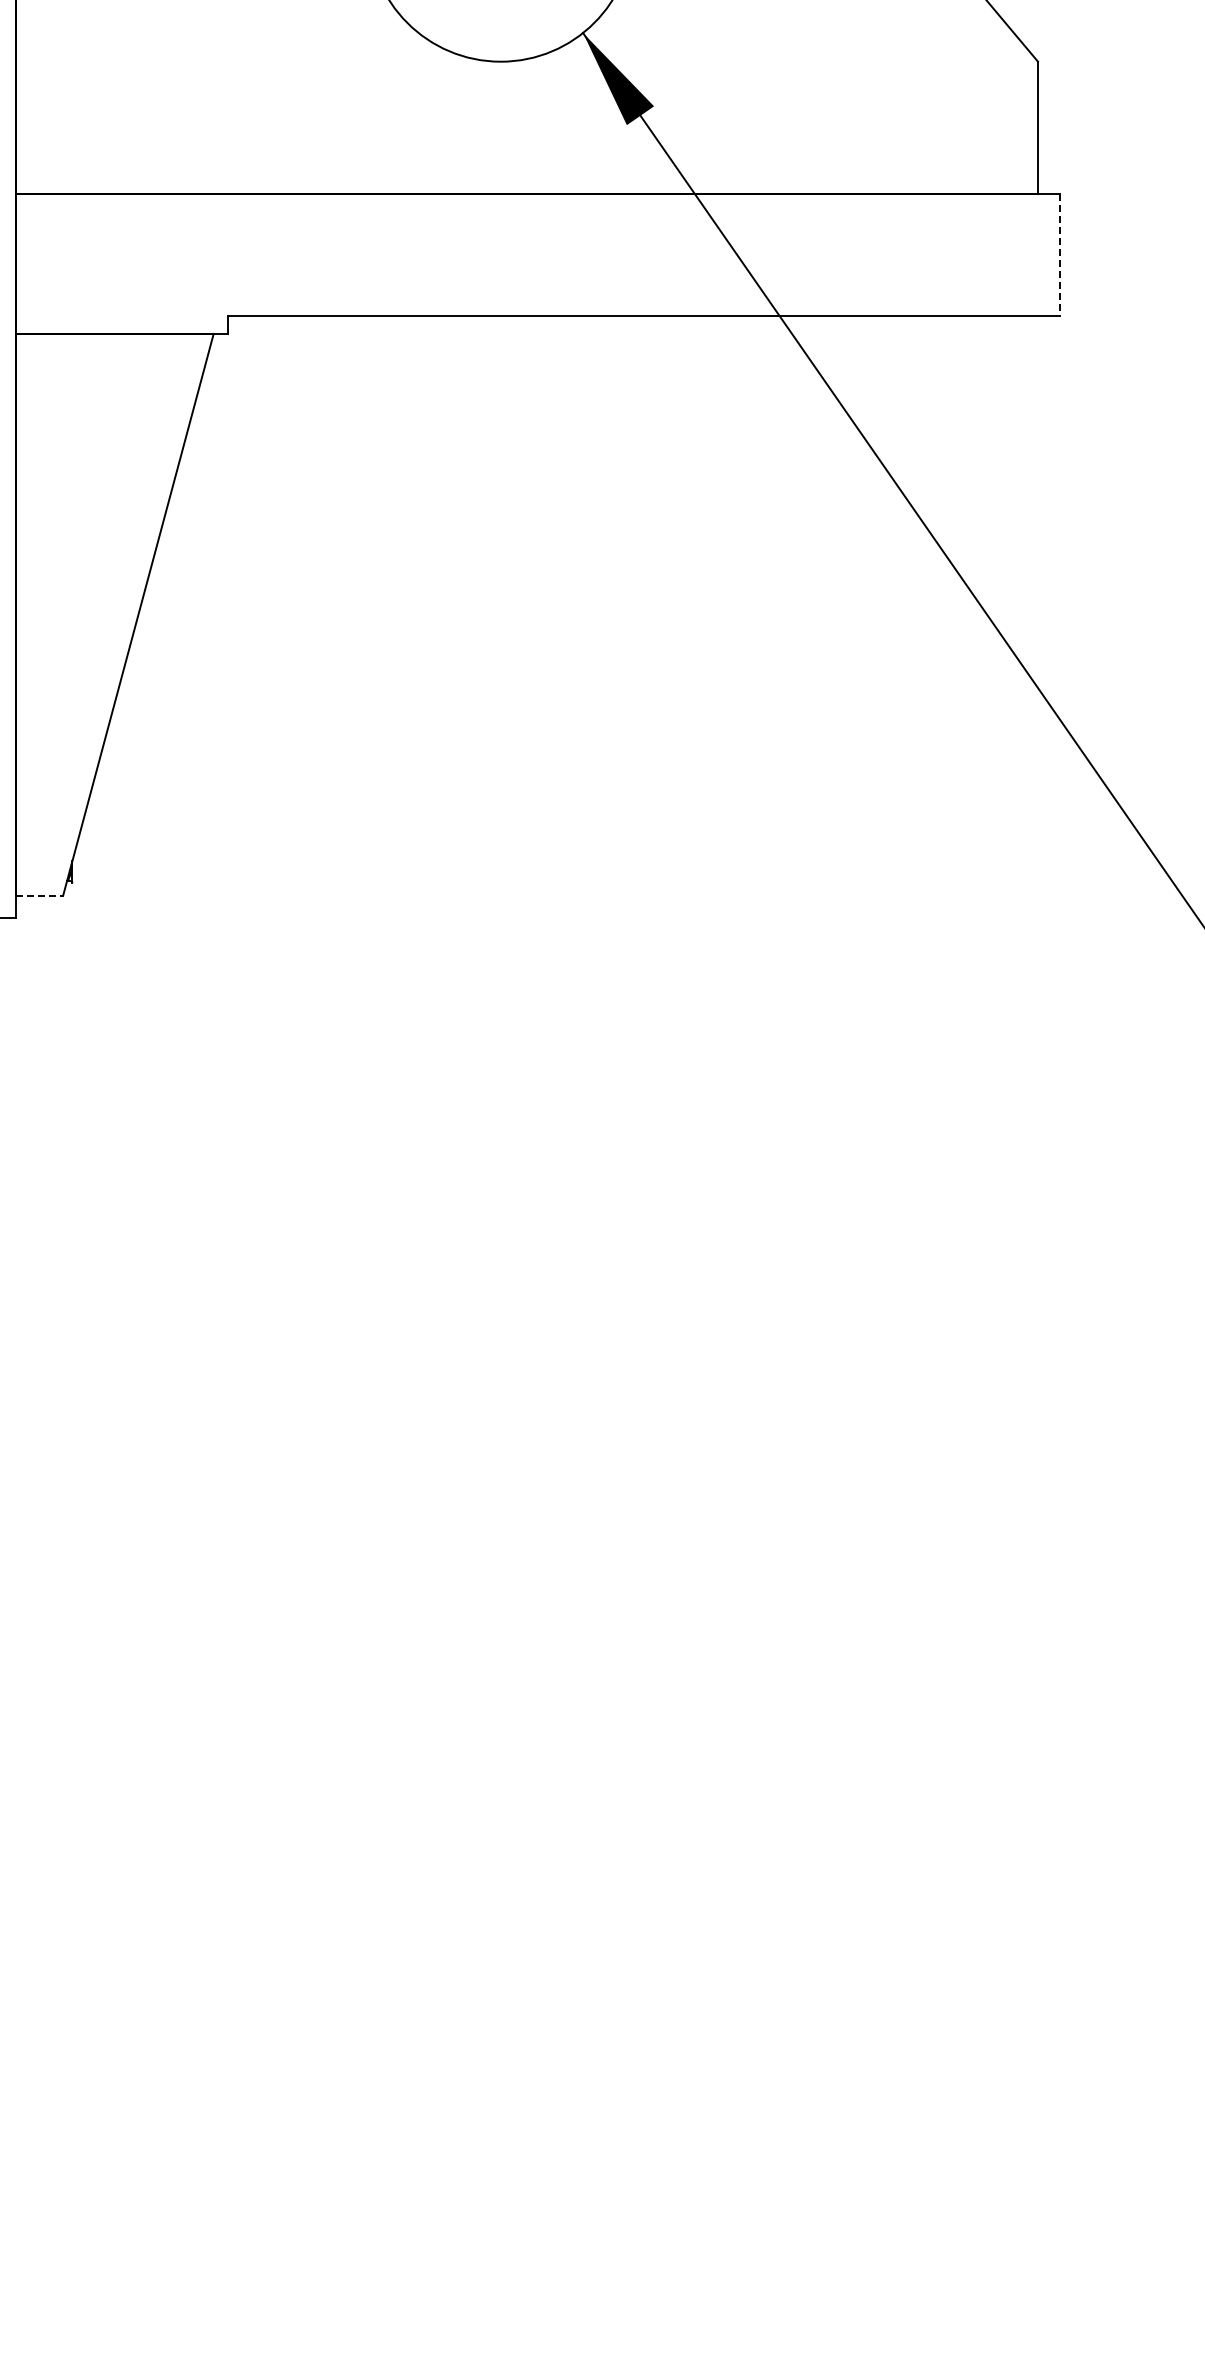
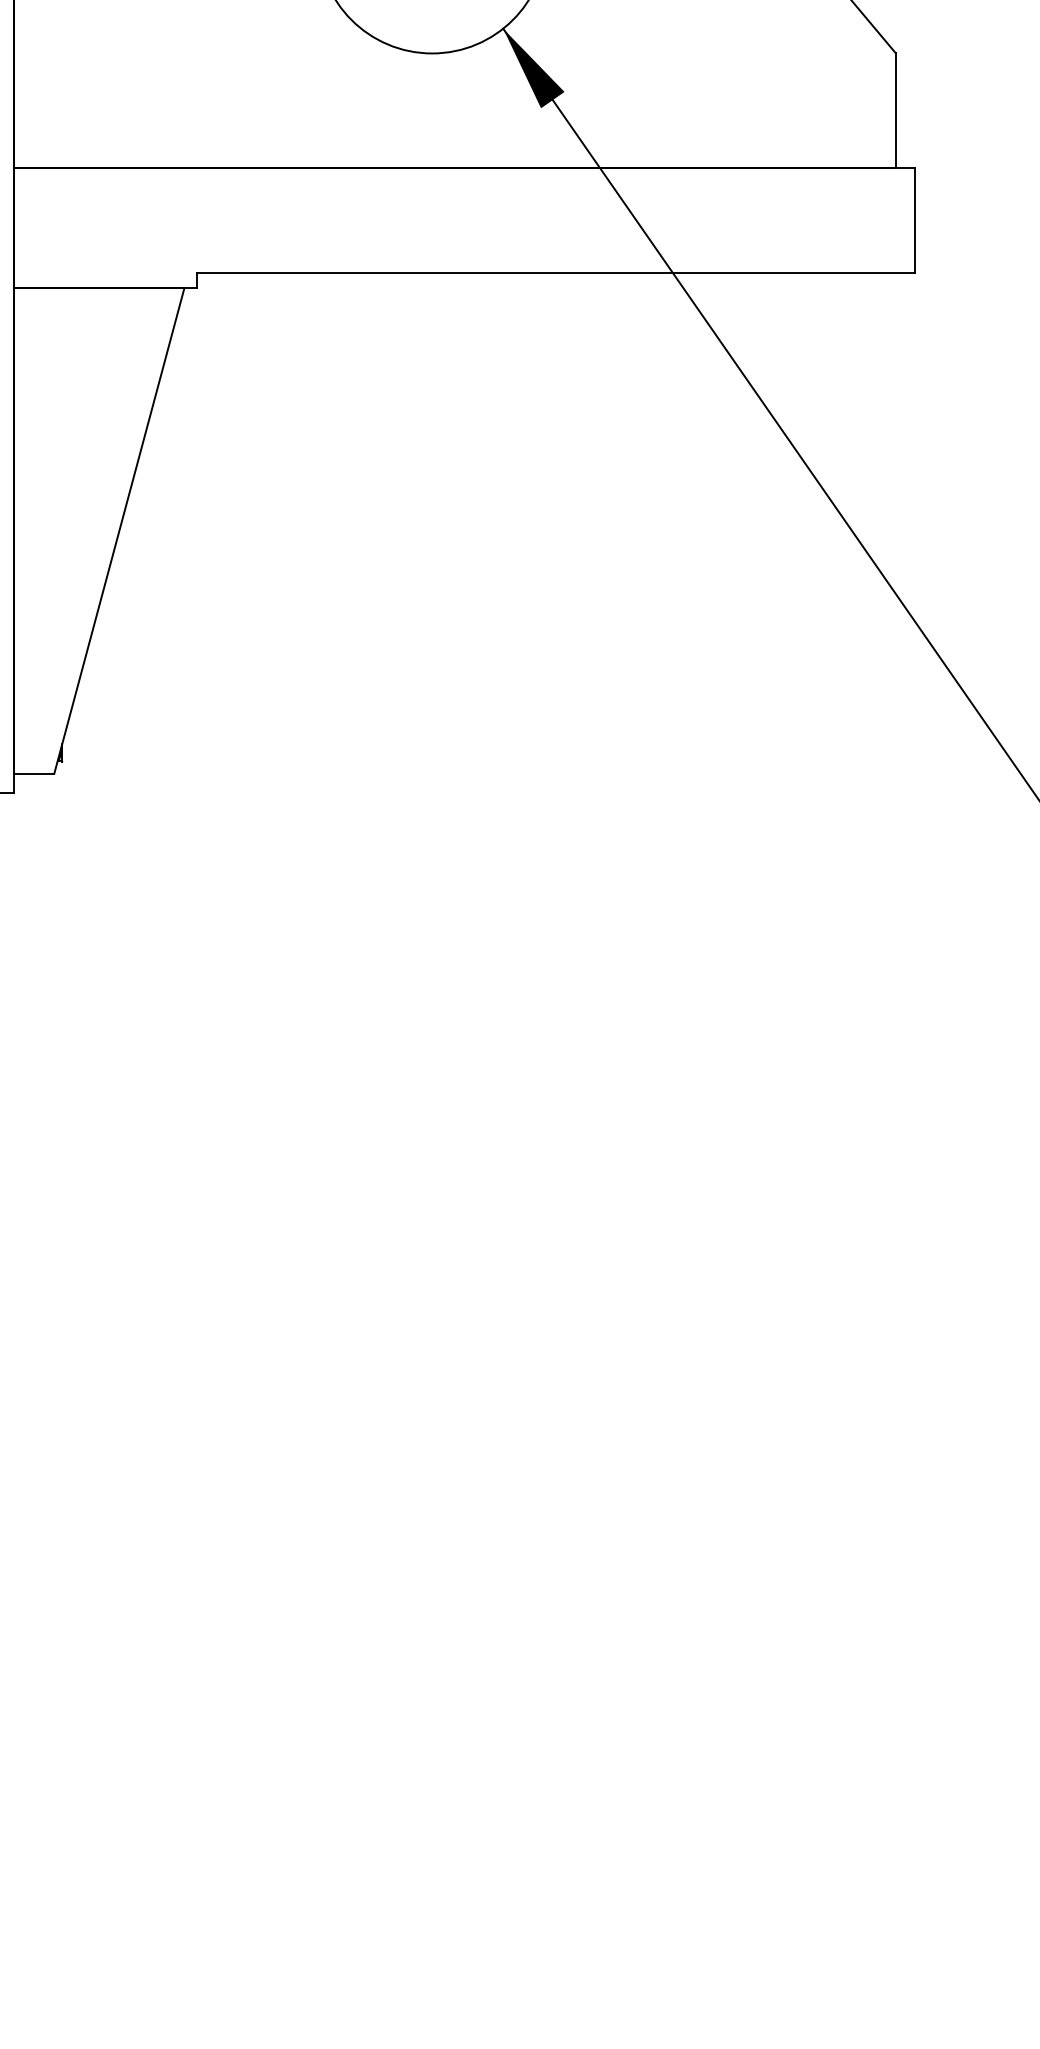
line: (1060, 255) -> (915, 220), dashed -> solid
line: (40, 895) -> (34, 773), dashed -> solid

